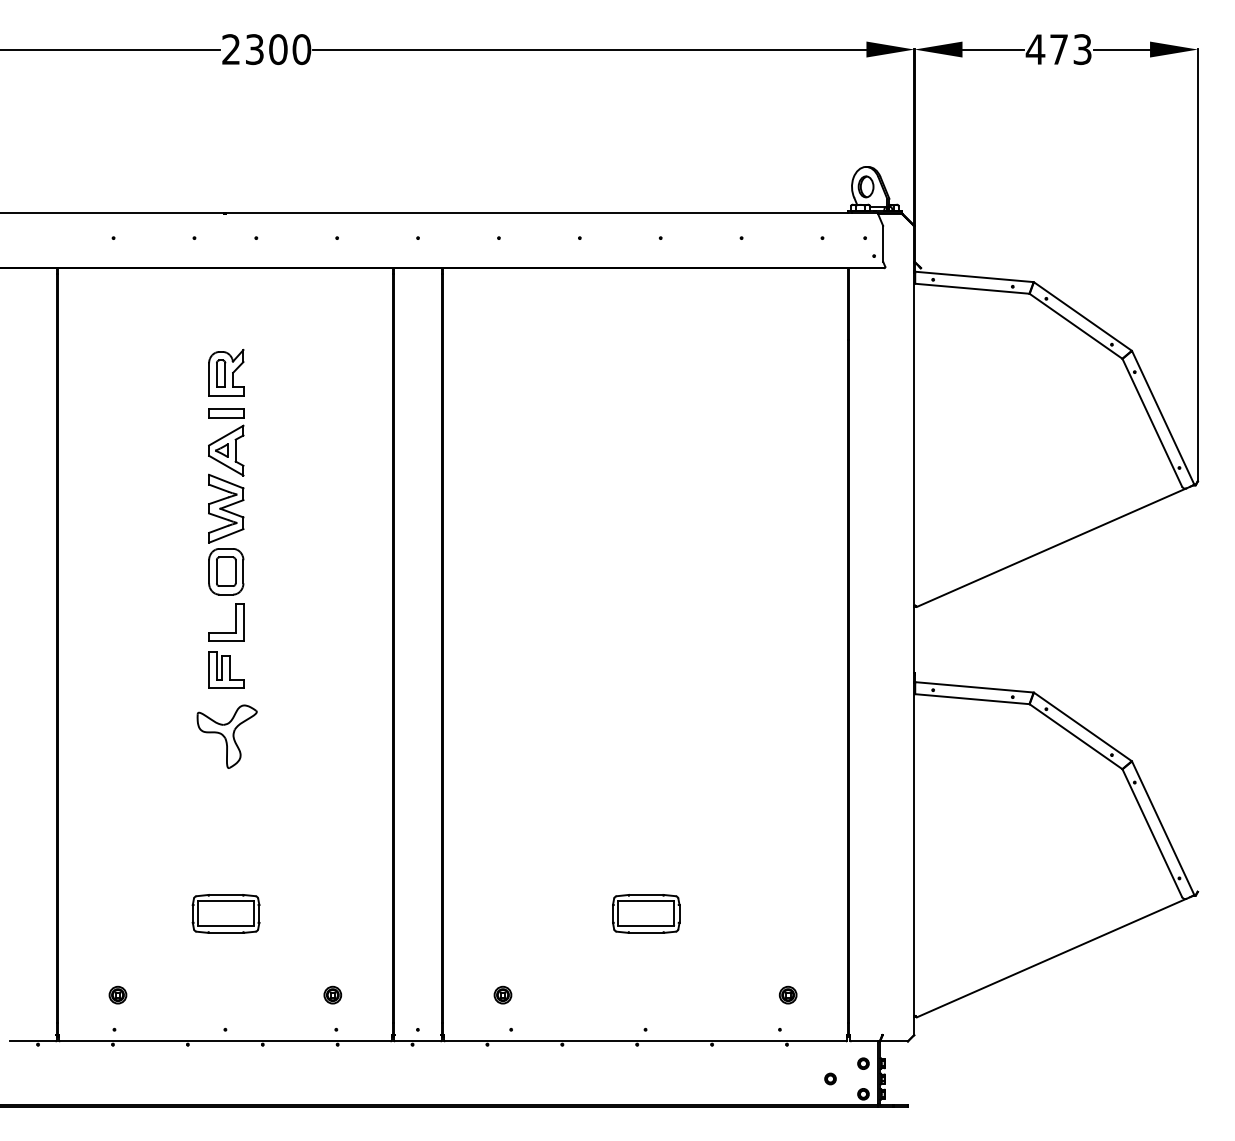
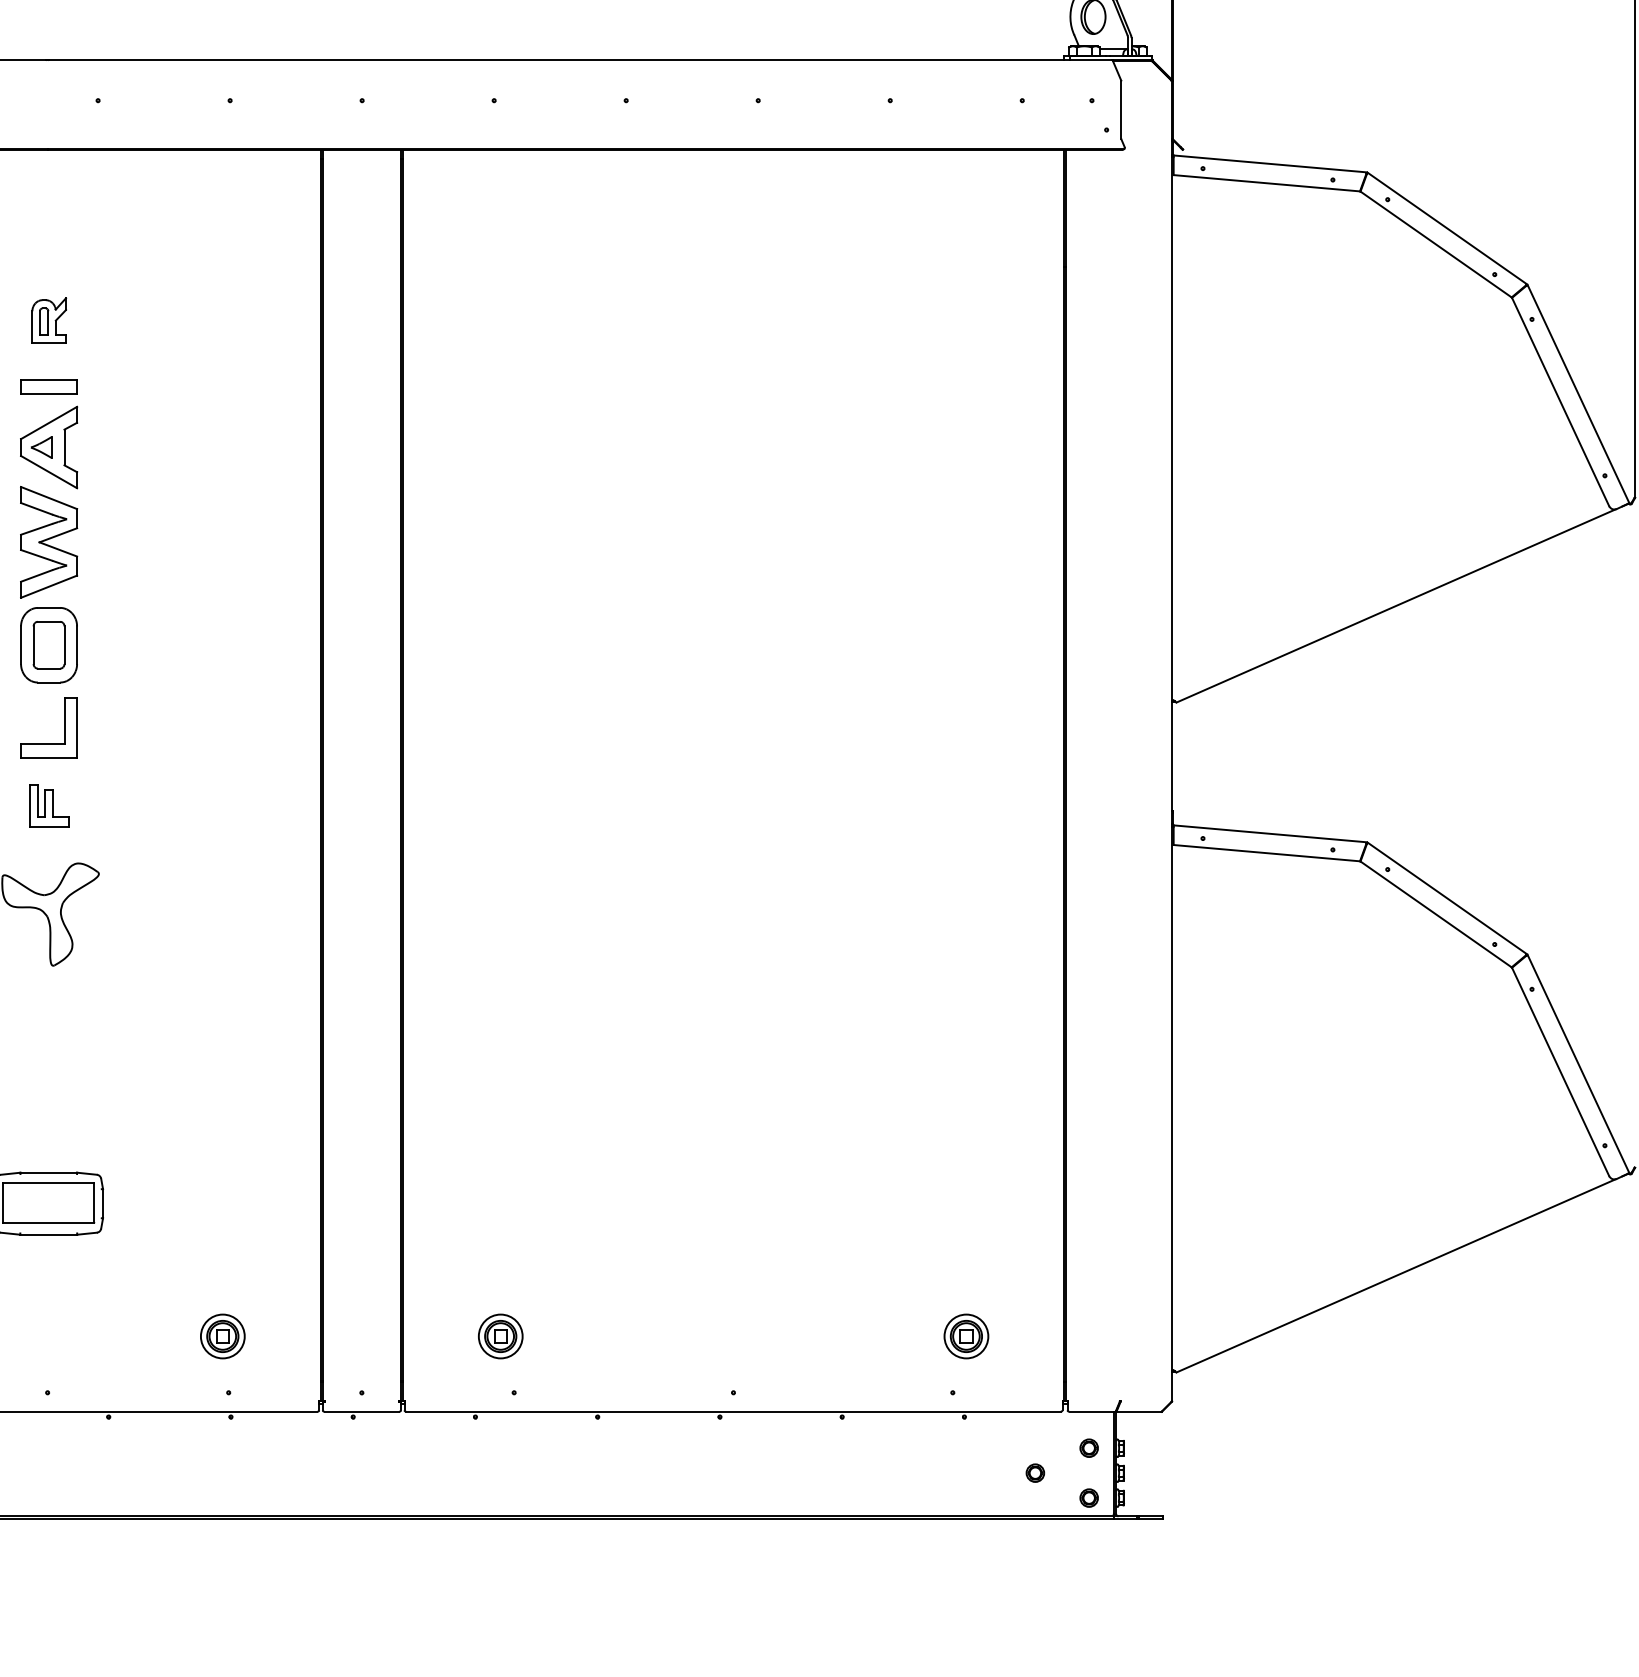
part: (226, 372) -> (49, 319), size x0.6
part: (226, 669) -> (49, 804), size x0.7
part: (646, 913) -> (734, 1203), removed
part: (332, 994) -> (222, 1335), size x1.6
part: (502, 994) -> (499, 1335), size x1.6
part: (787, 994) -> (965, 1335), size x1.6

